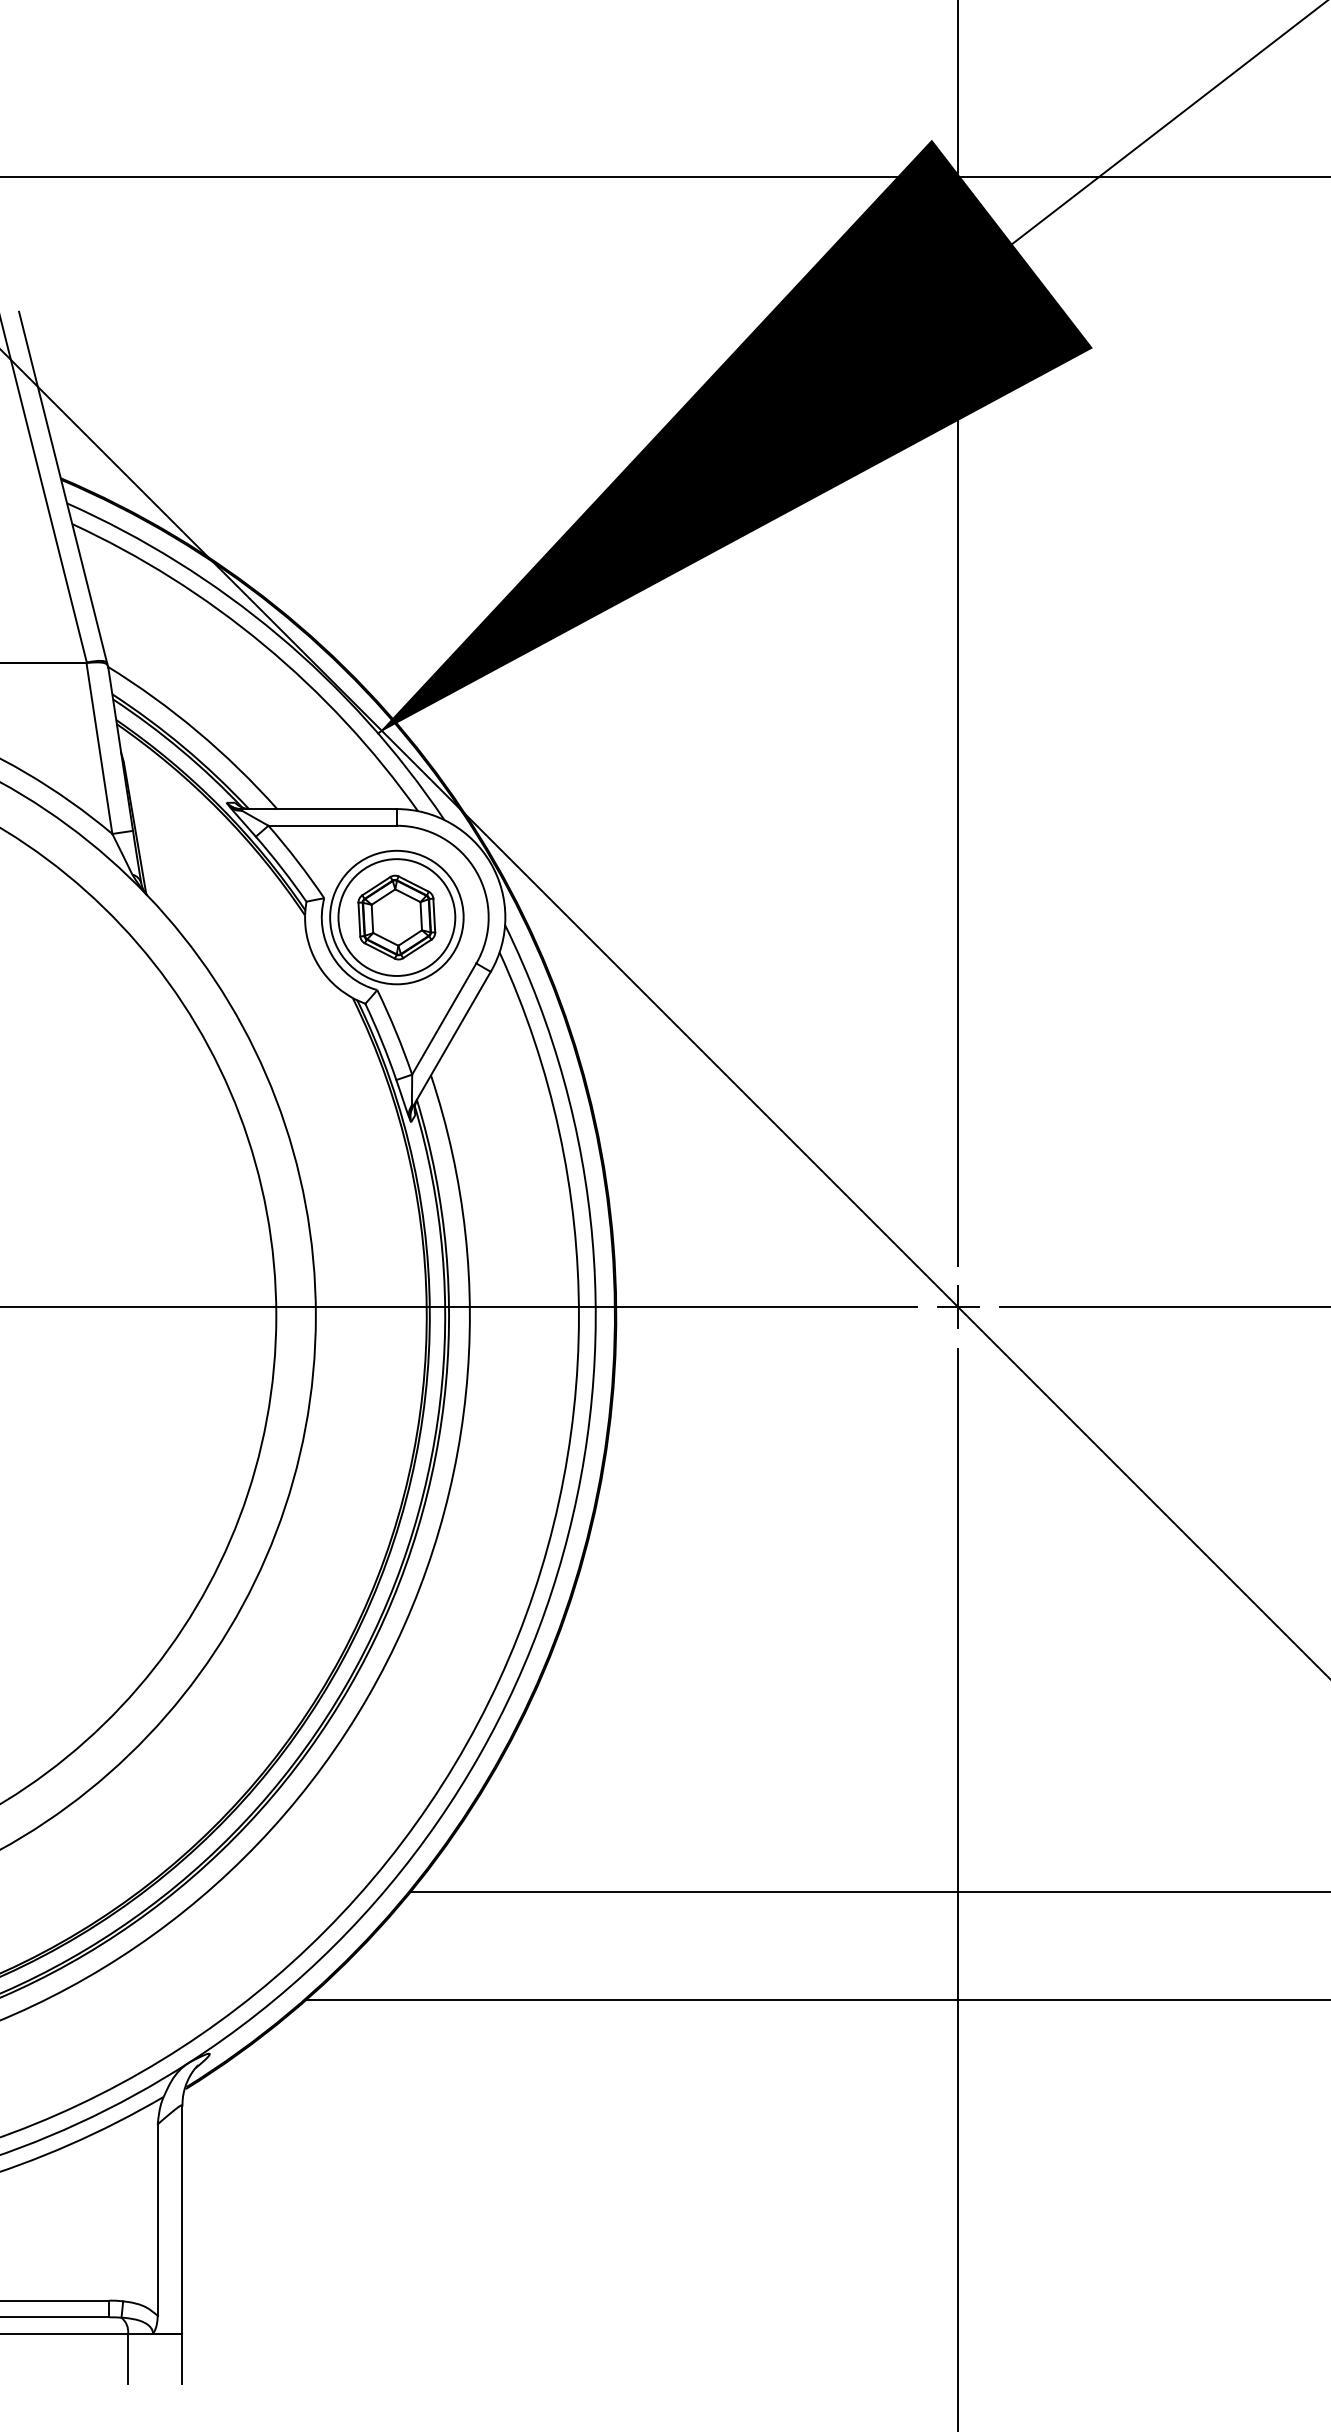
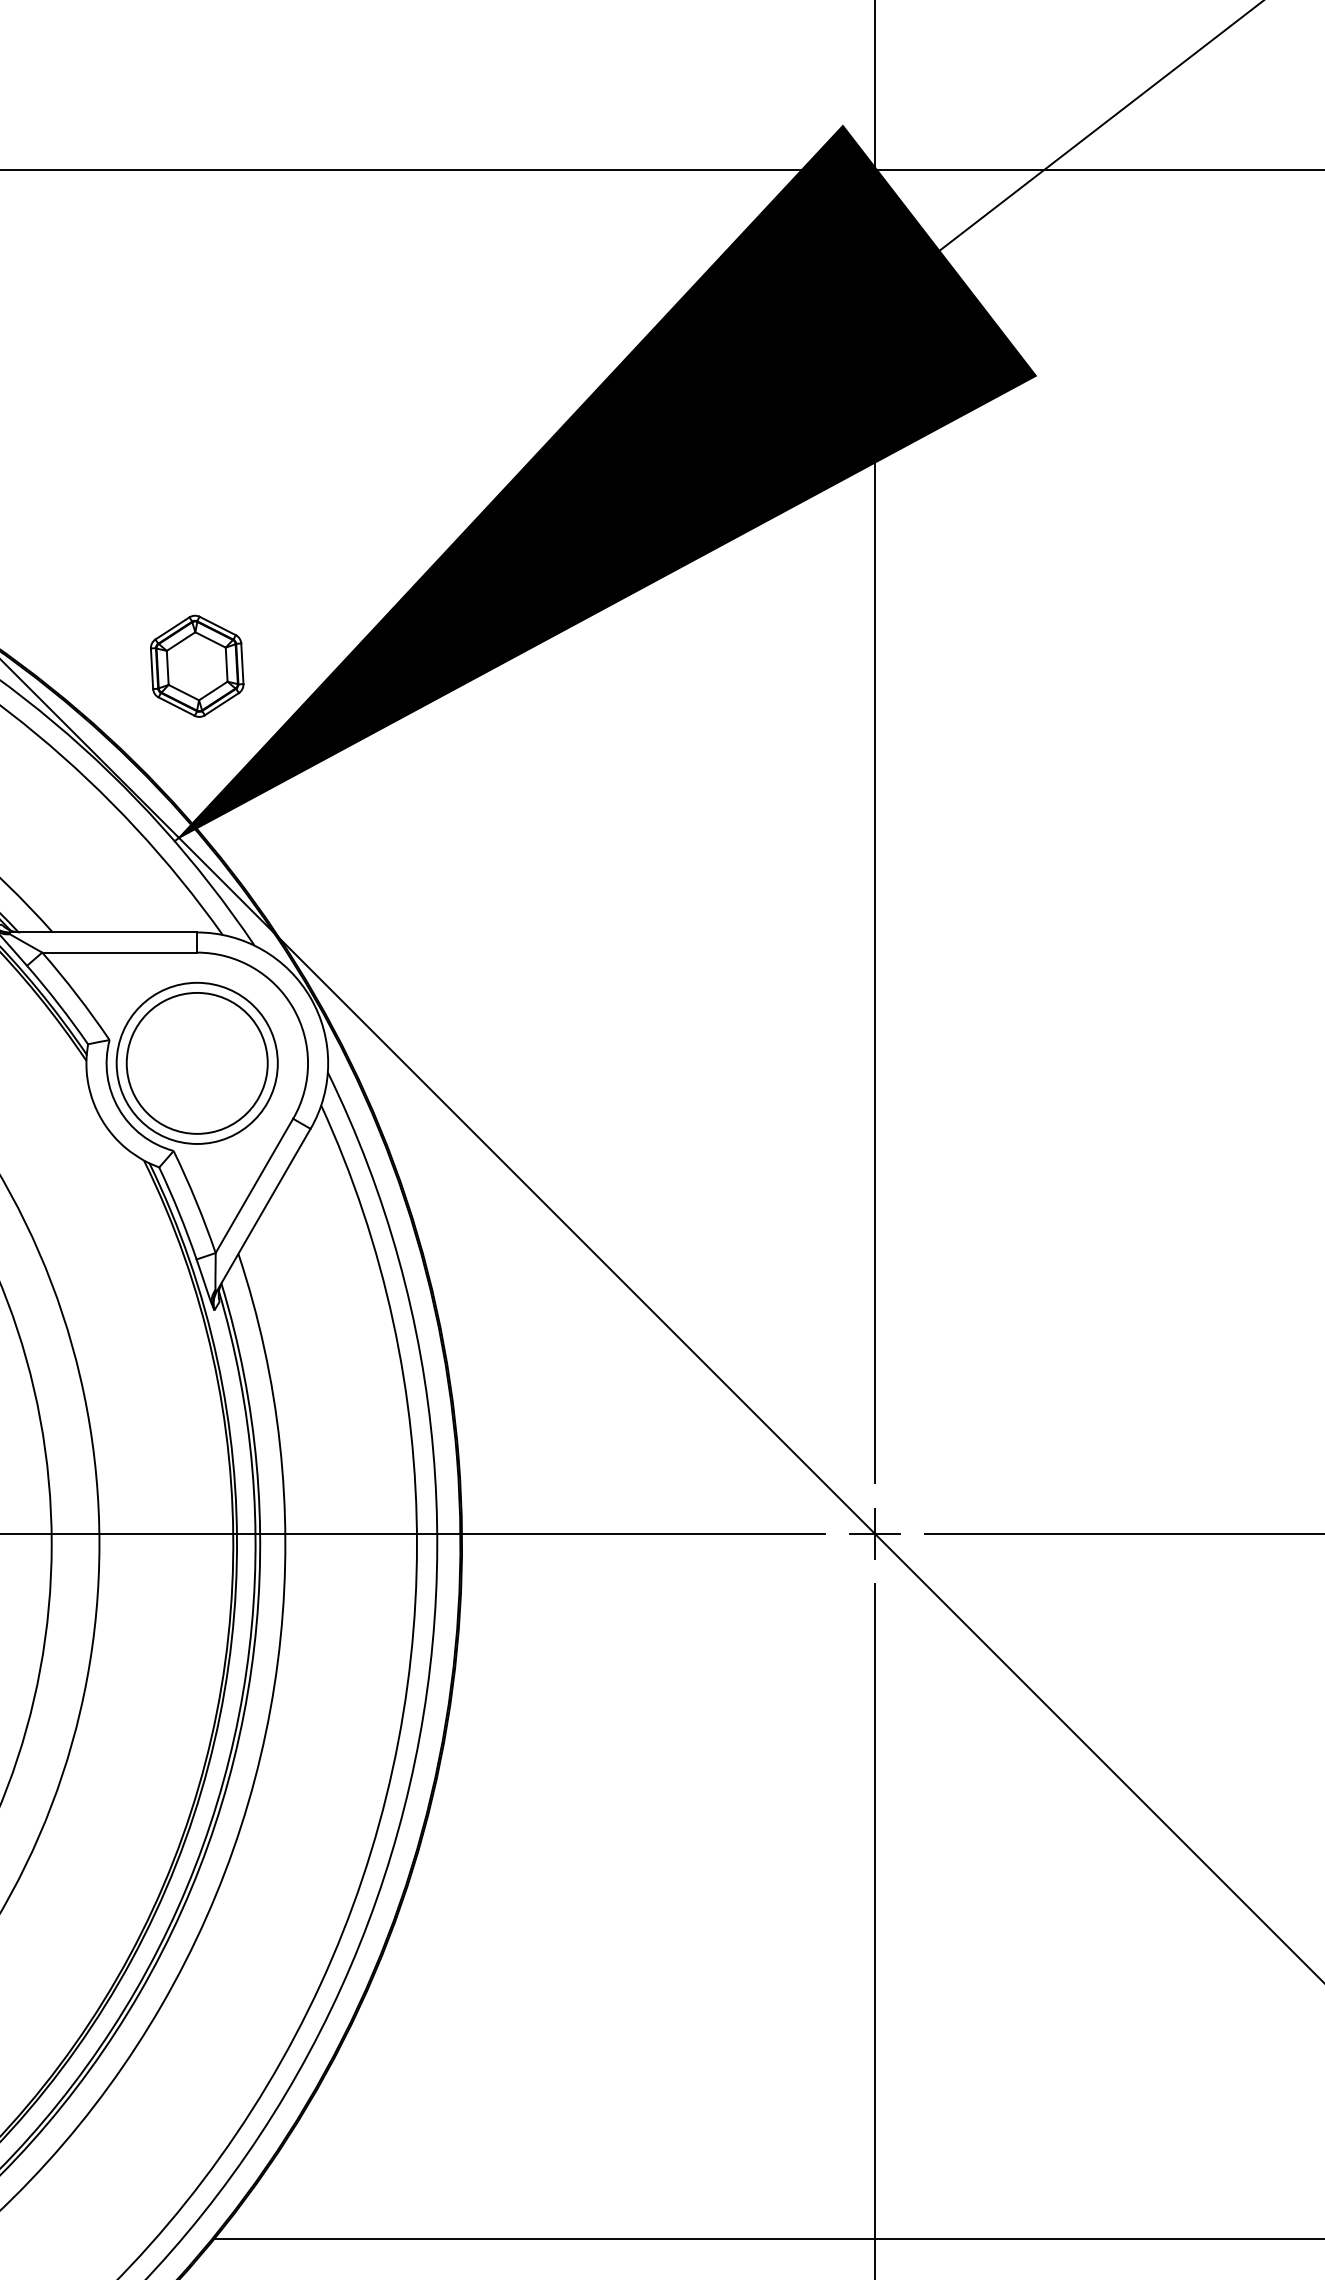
part: (396, 917) -> (196, 666), moved

